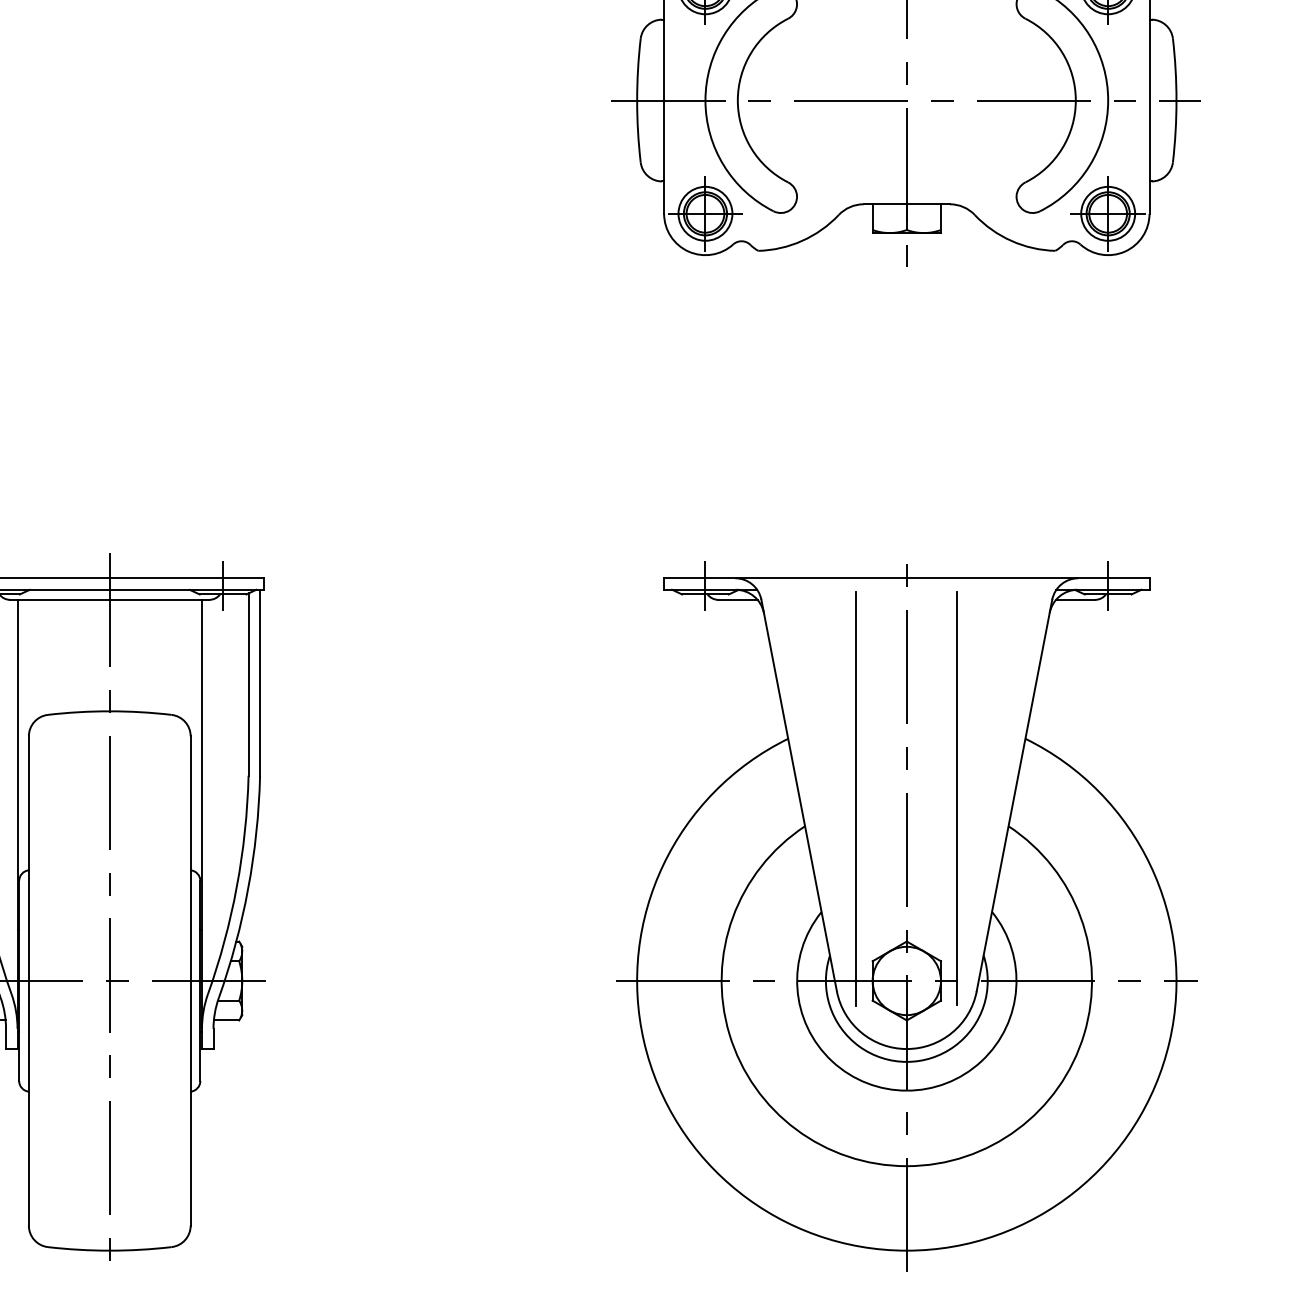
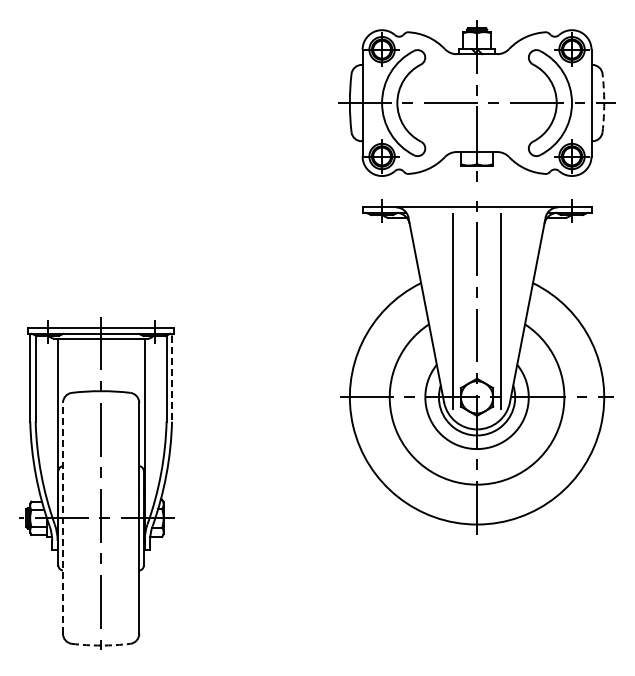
arc: (1177, 101) -> (604, 103), solid -> dashed
line: (261, 686) -> (172, 379), solid -> dashed
part: (905, 915) -> (476, 366), moved
line: (27, 979) -> (62, 517), solid -> dashed
arc: (110, 1250) -> (101, 645), solid -> dashed

